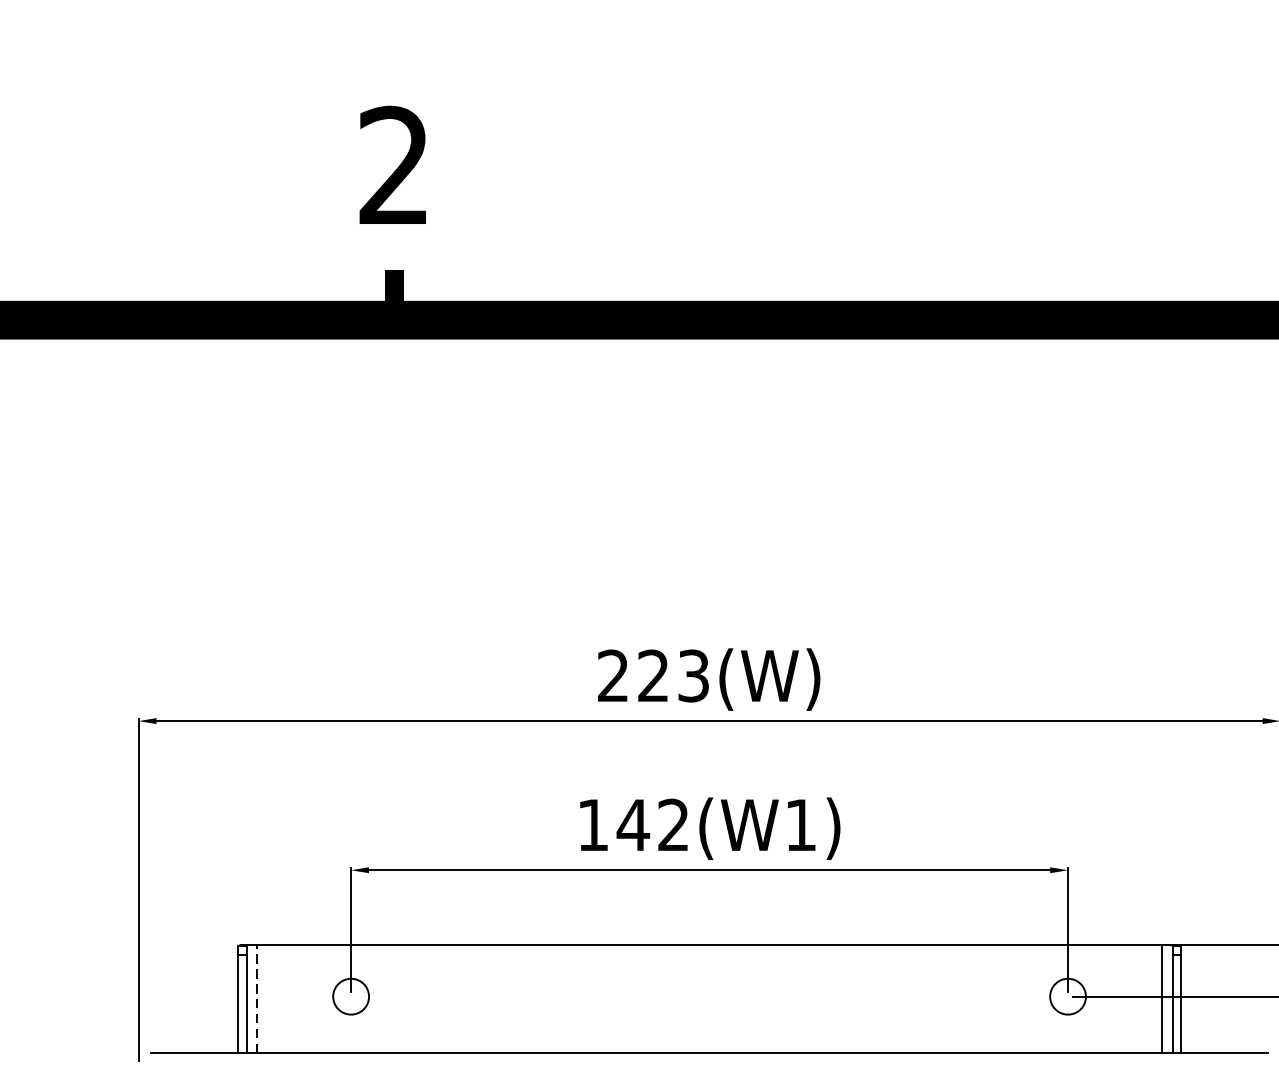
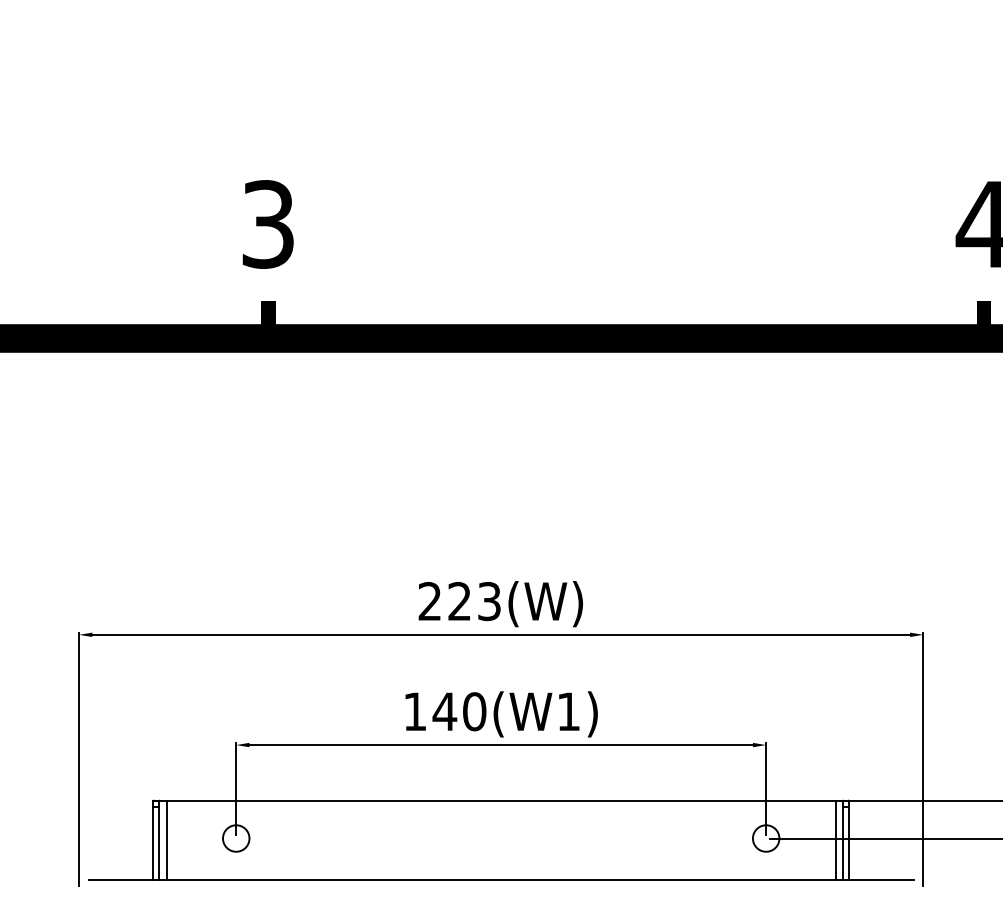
text: (393, 165) -> (267, 224), 2 -> 3
text: (673, 824) -> (474, 711), 142(W1) -> 140(W1)
line: (256, 999) -> (166, 840), dashed -> solid

